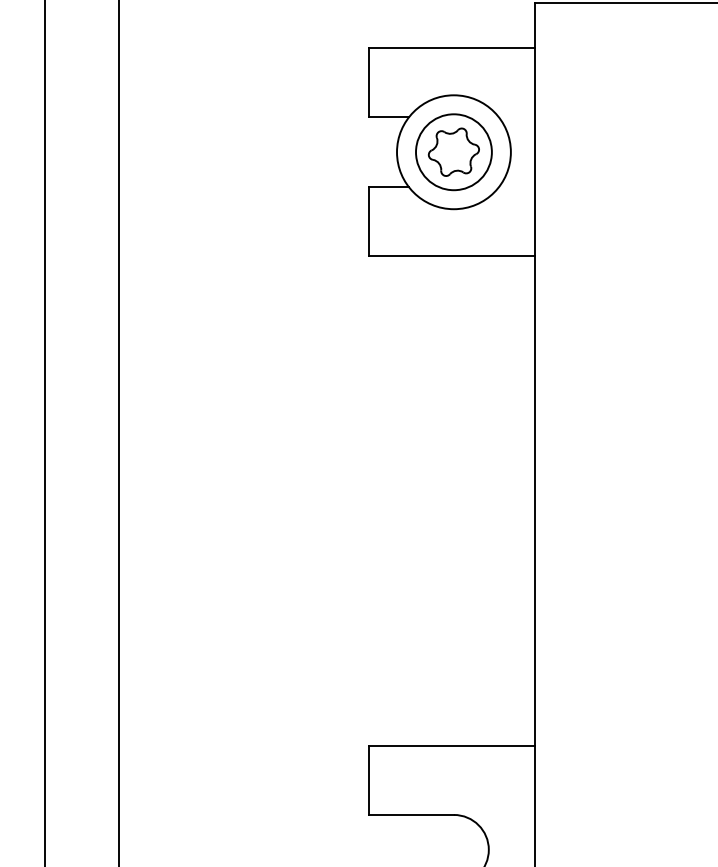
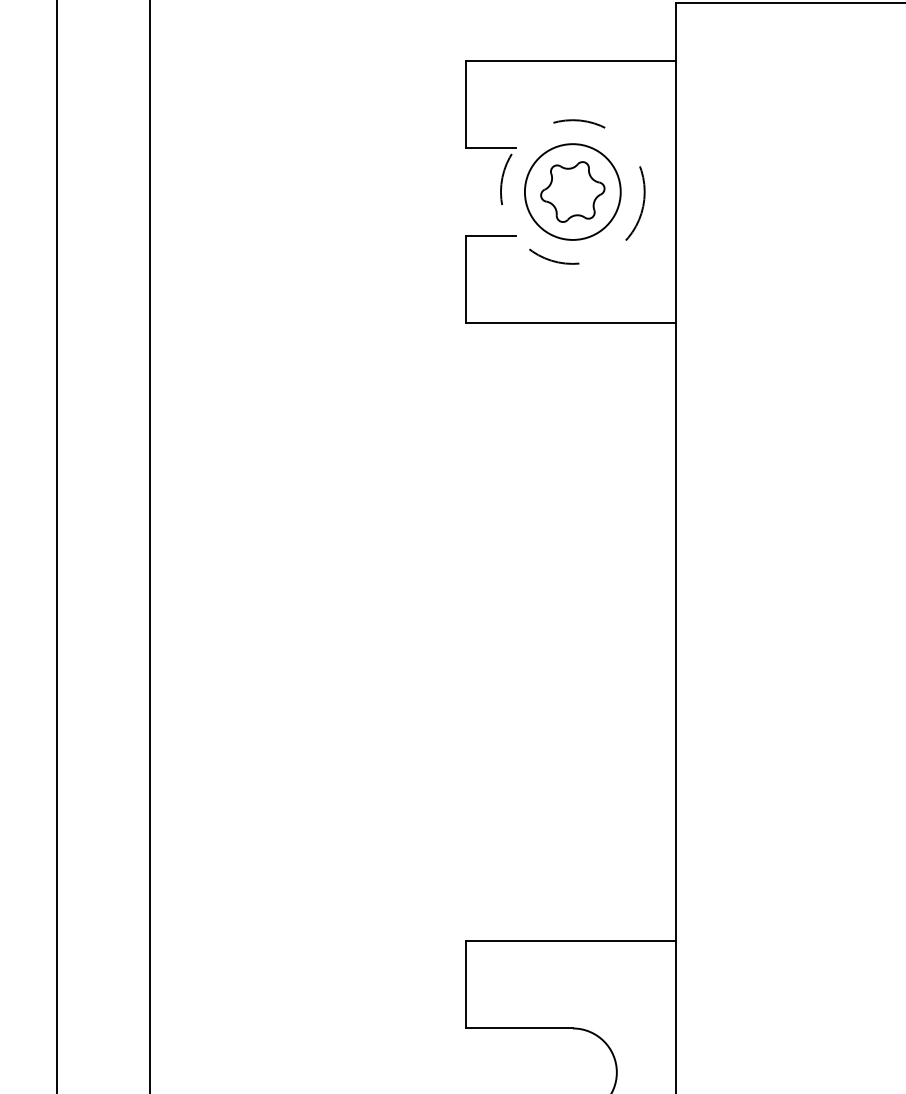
circle: (453, 152) -> (572, 192), solid -> dashed

